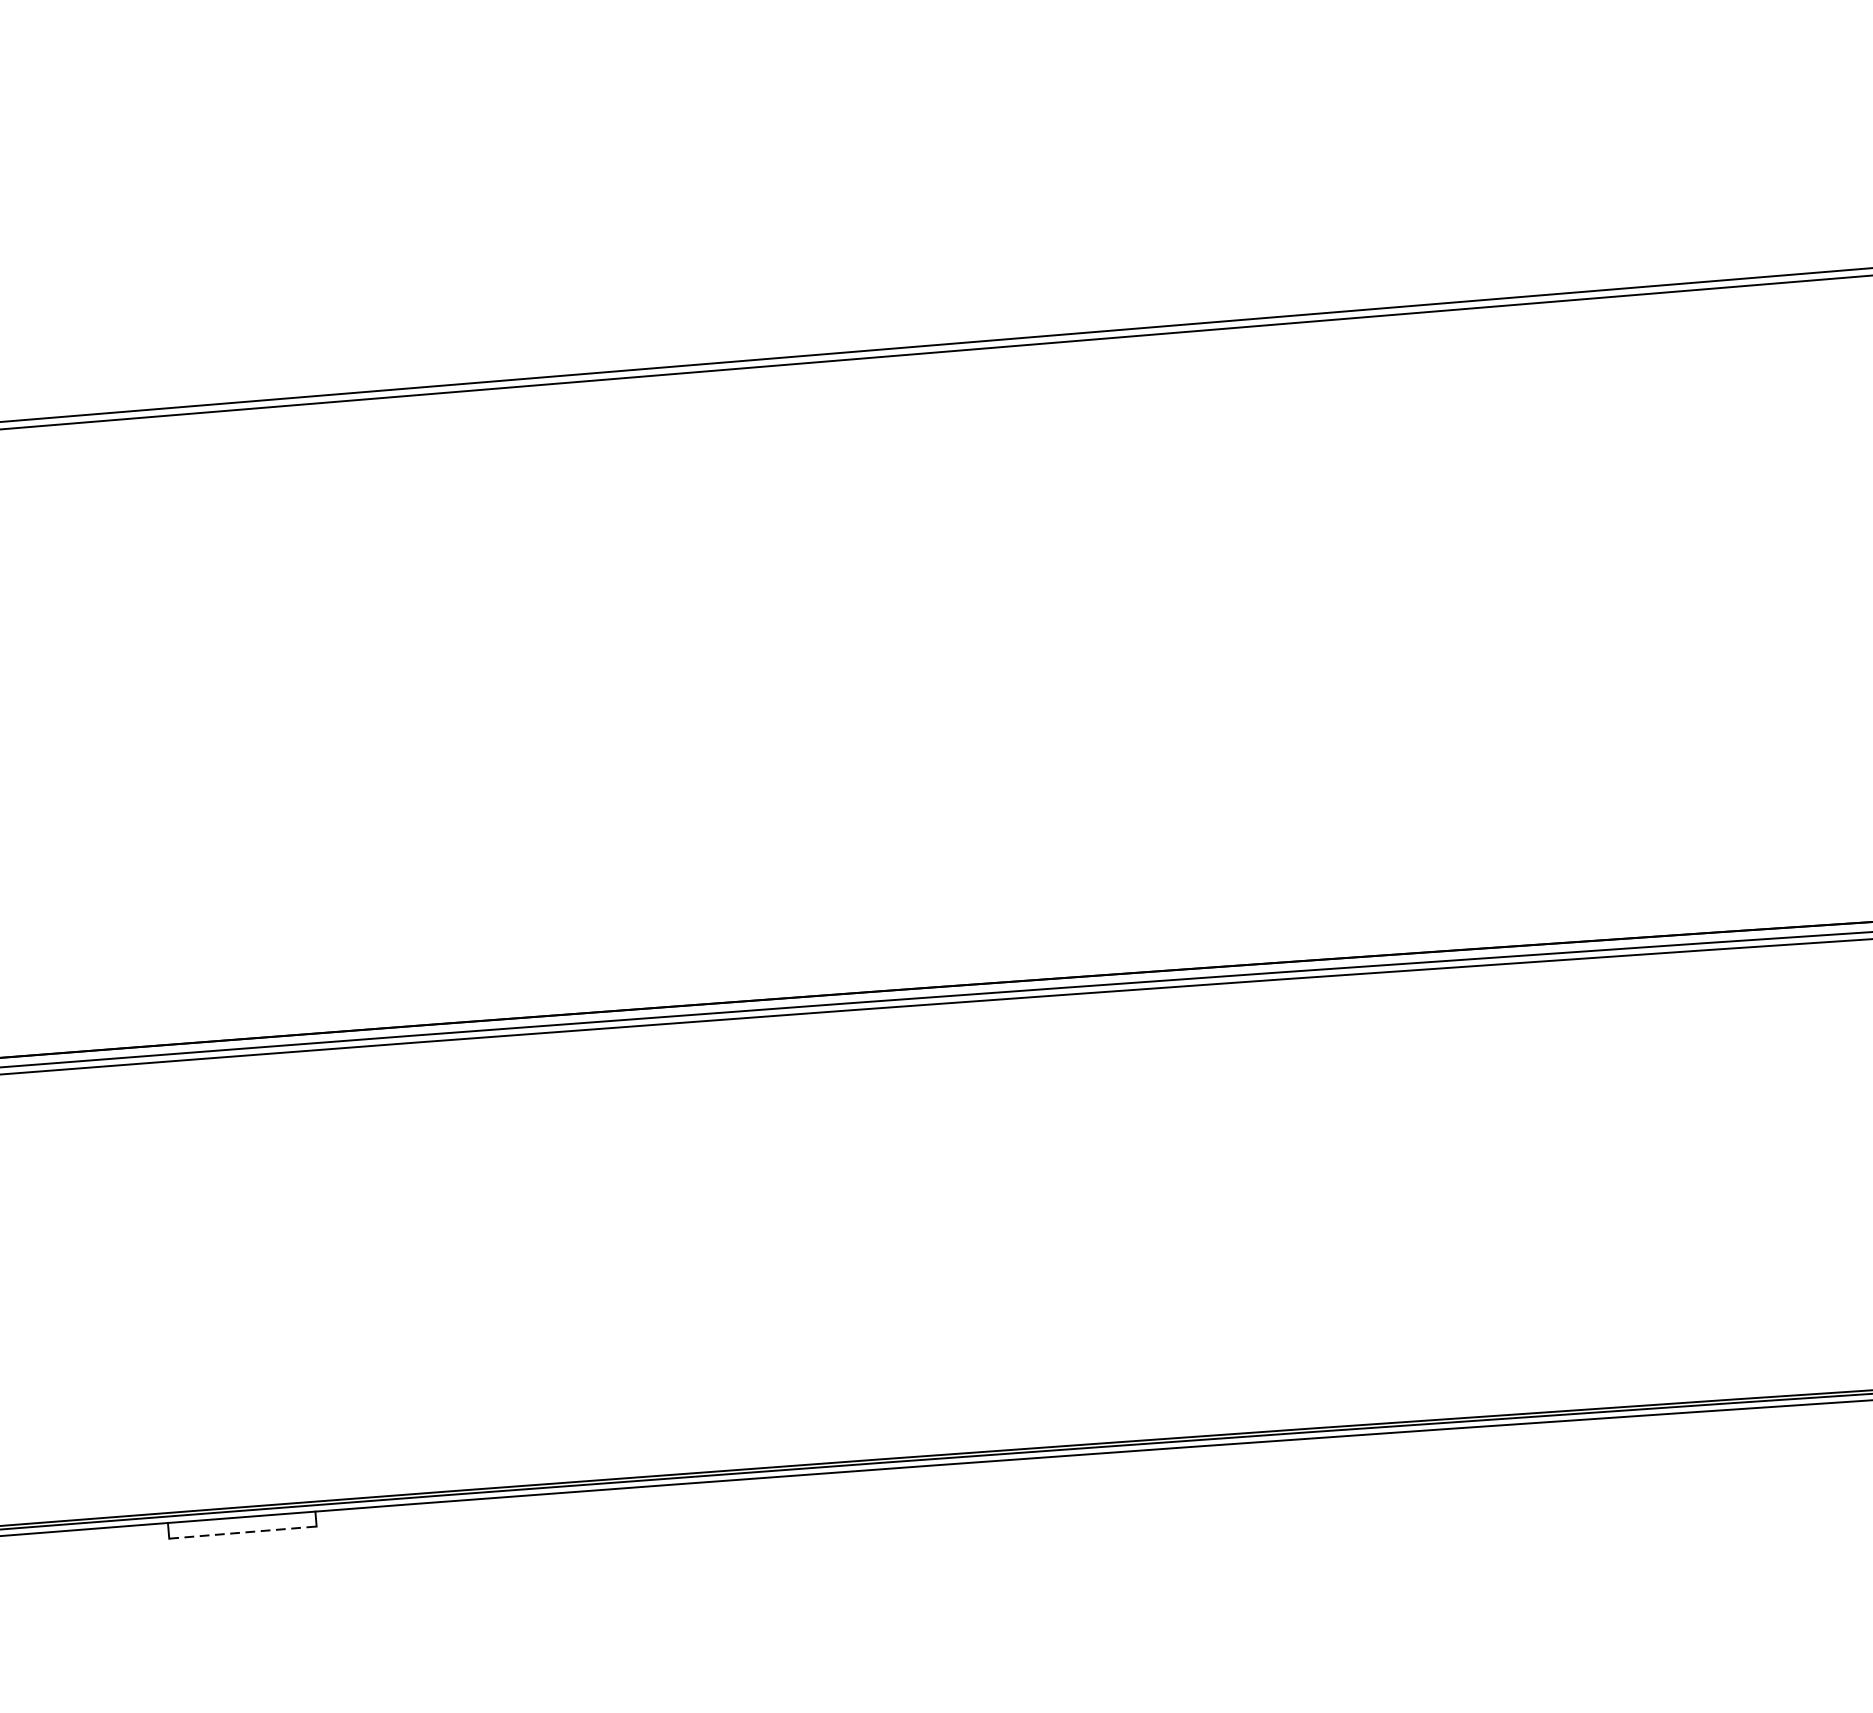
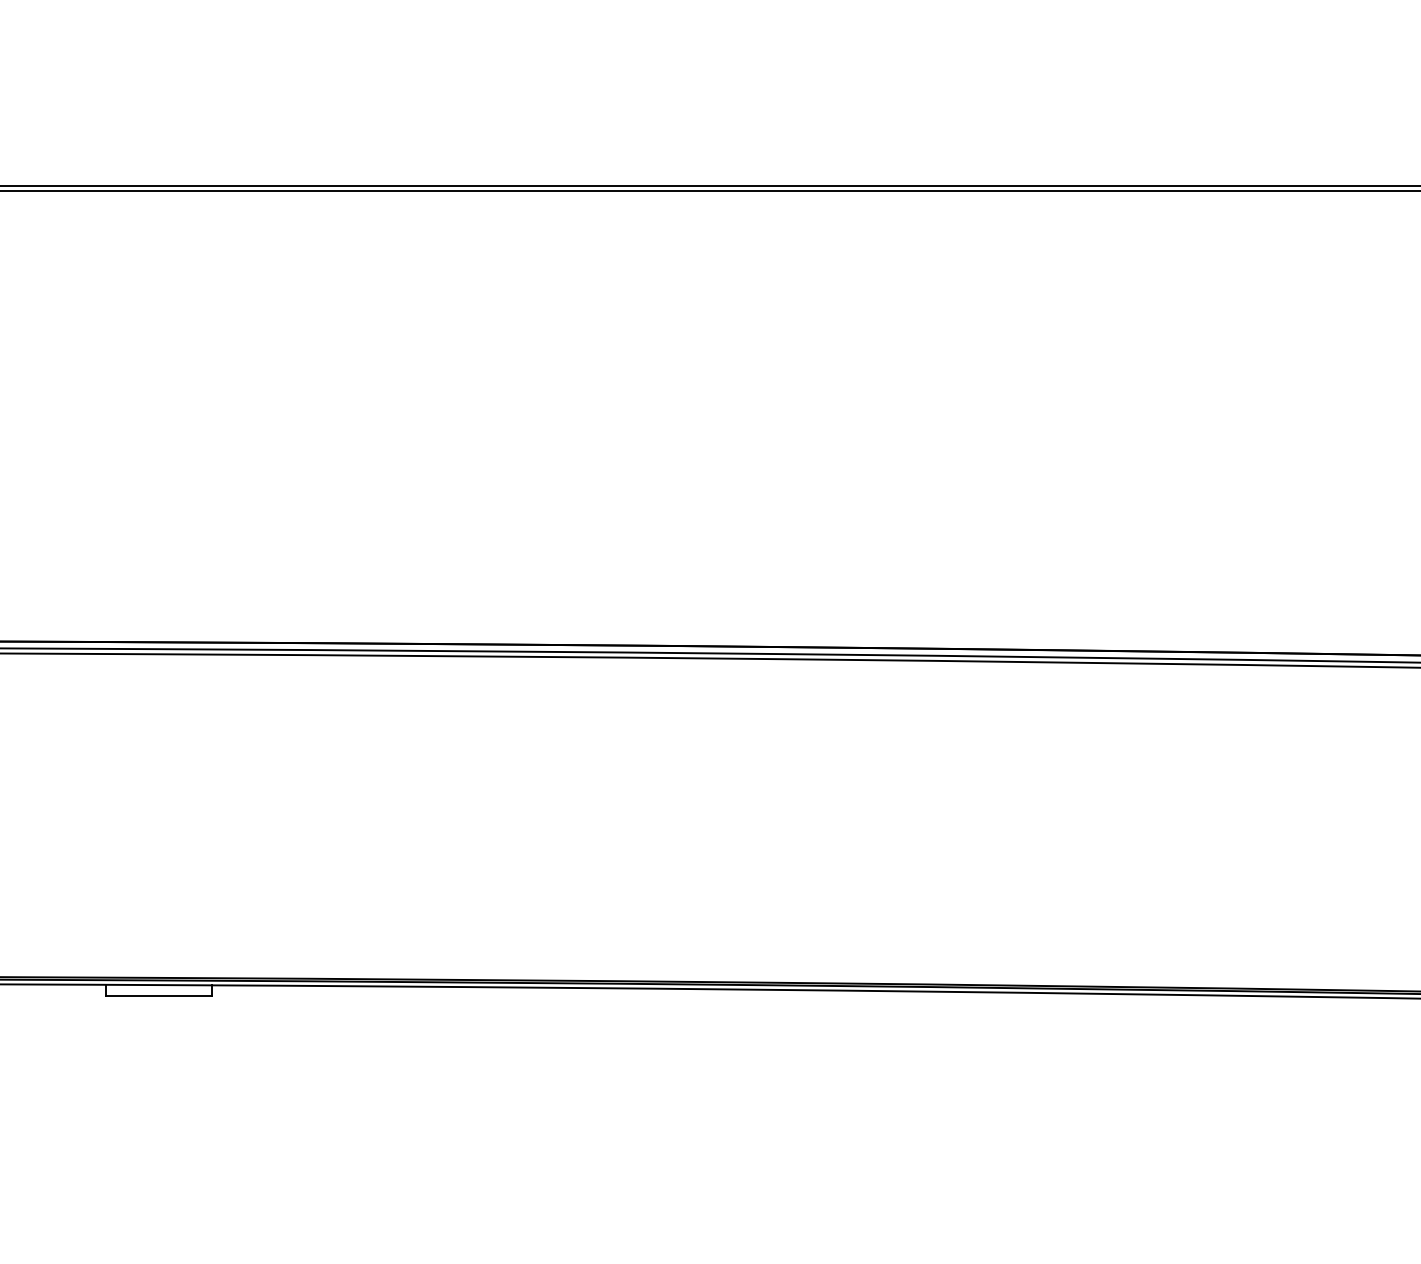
line: (243, 1533) -> (159, 996), dashed -> solid

